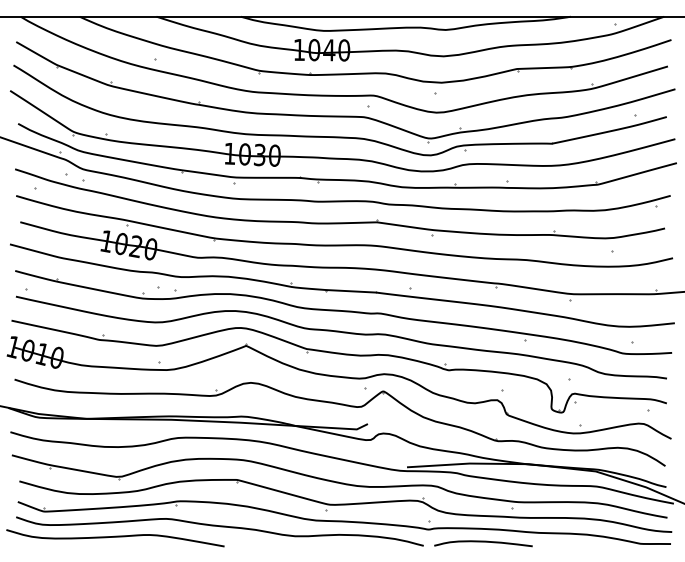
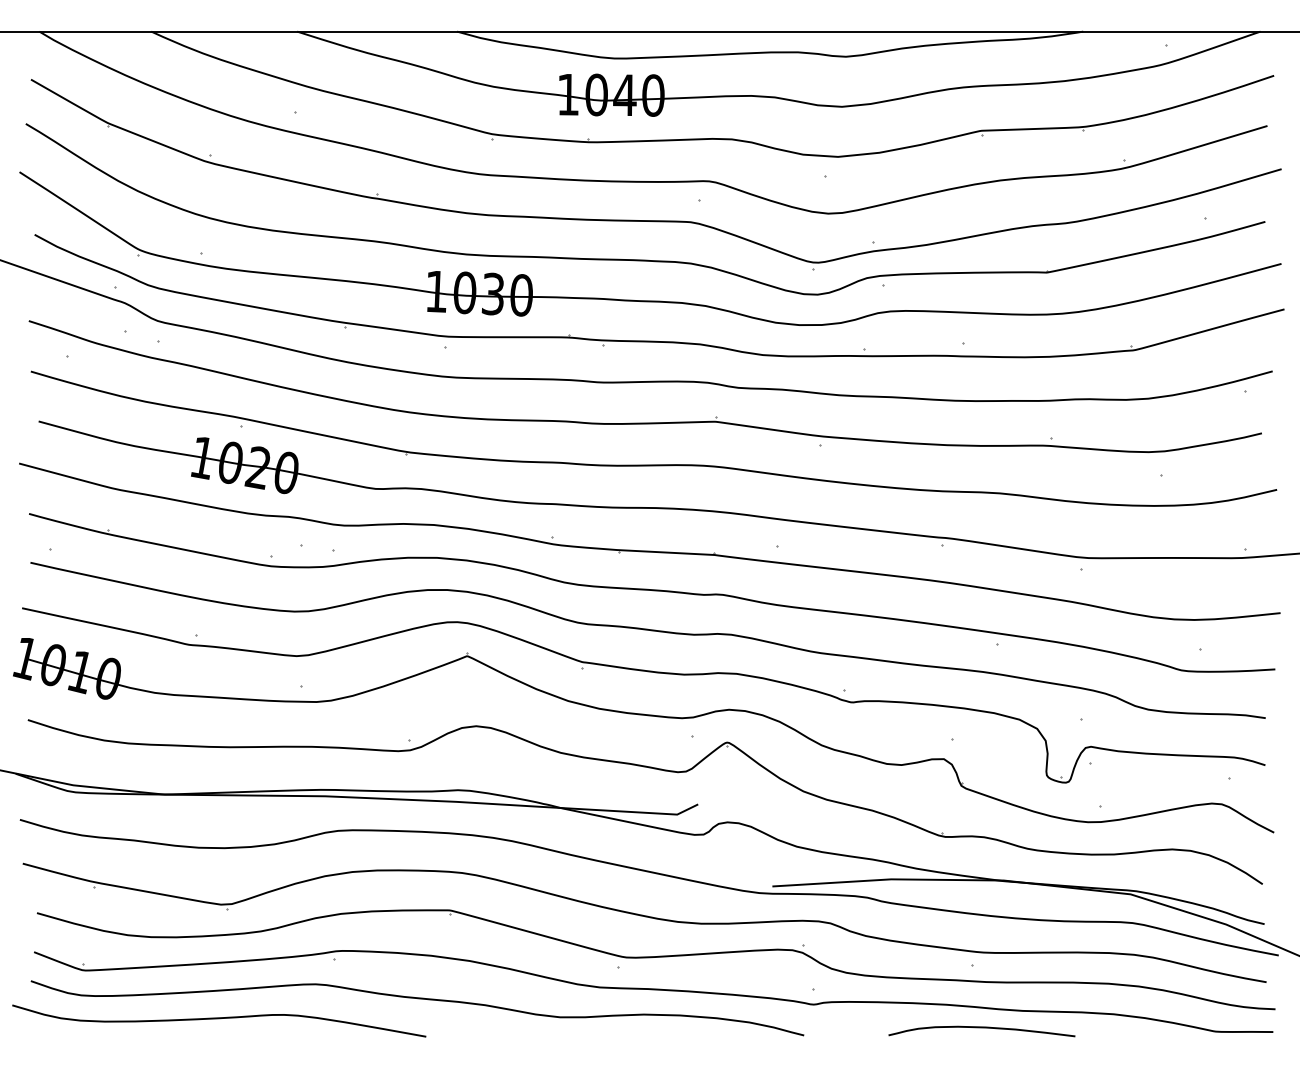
curve: (483, 542) -> (982, 1029), moved

